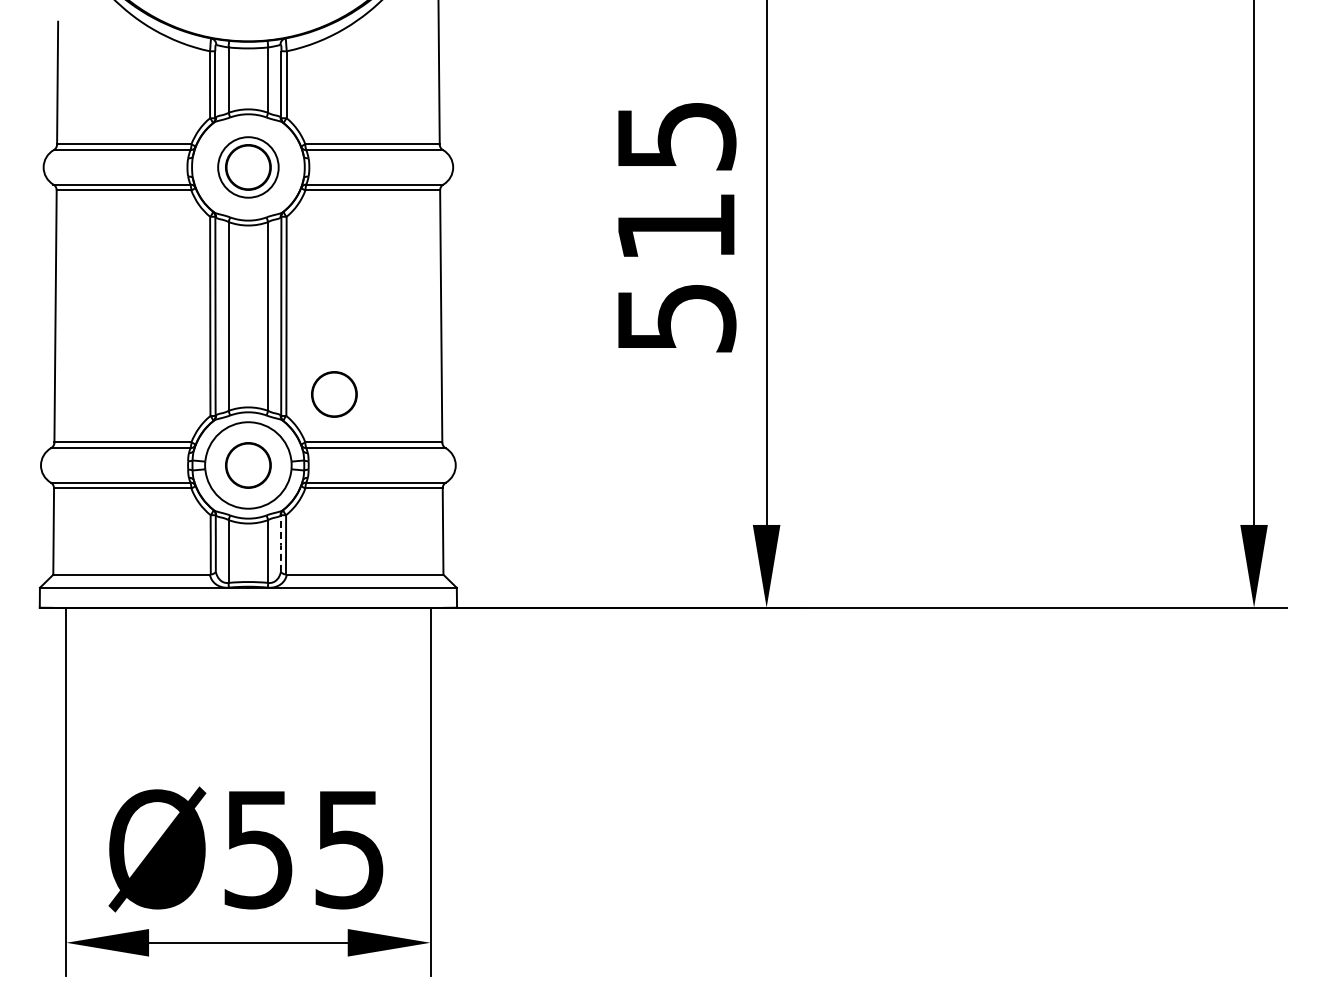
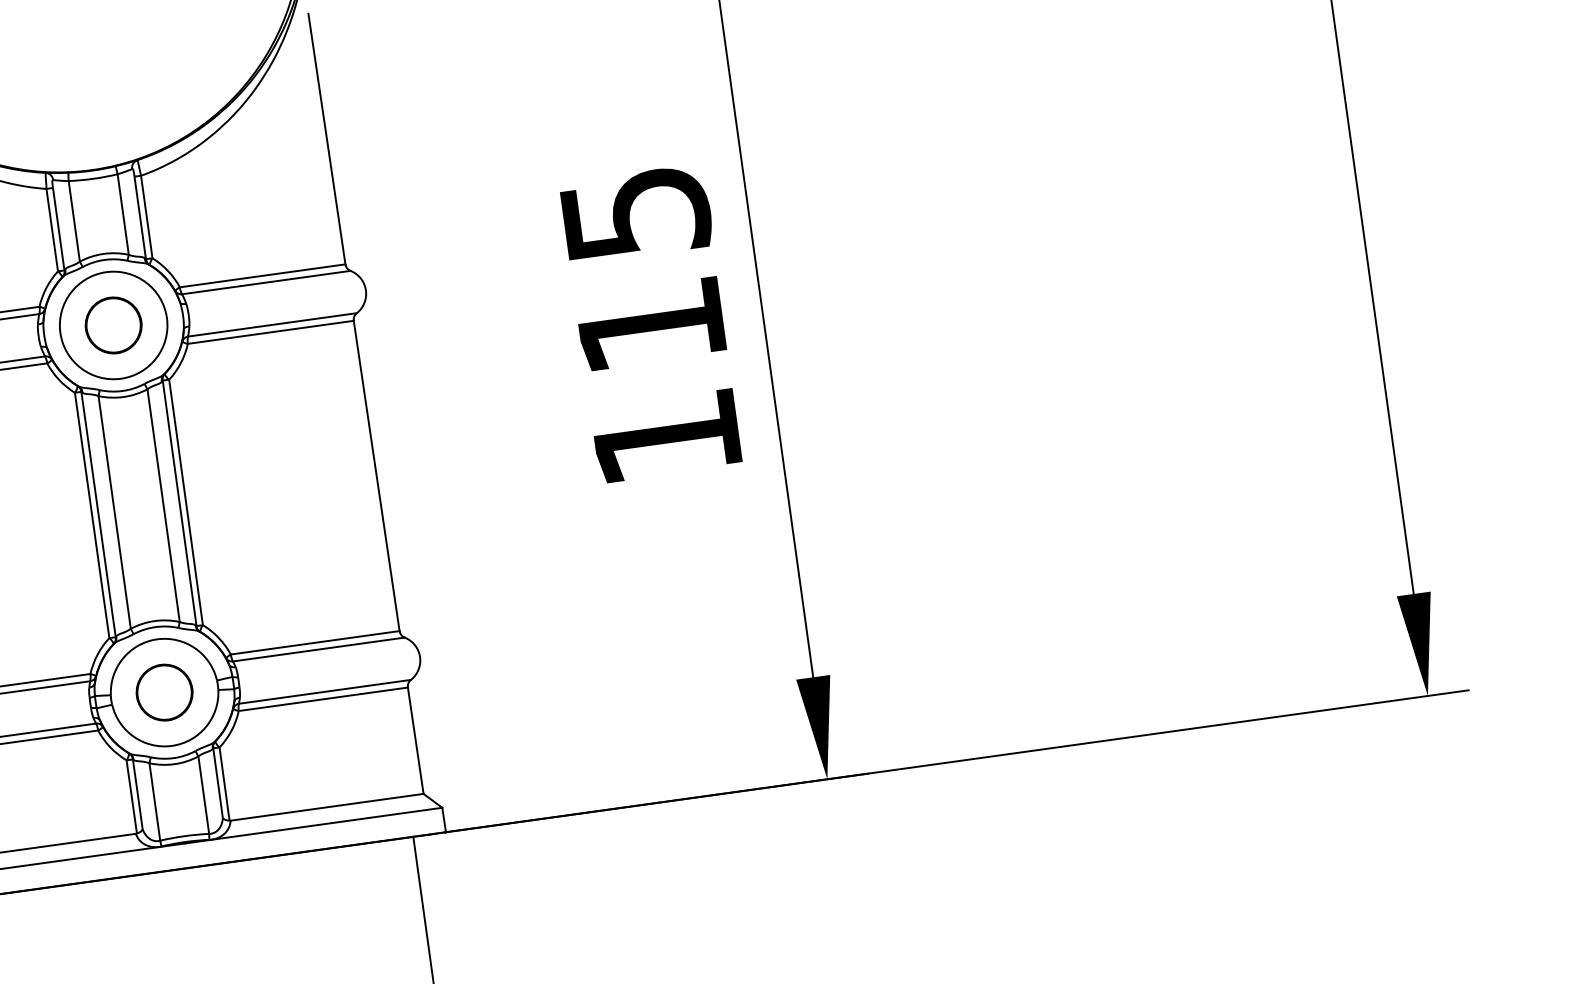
circle: (248, 167) -> (113, 325), size x1.43
text: (677, 318) -> (668, 438), 515 -> 115
circle: (334, 394) -> (258, 590), removed
line: (281, 543) -> (218, 783), dashed -> solid

